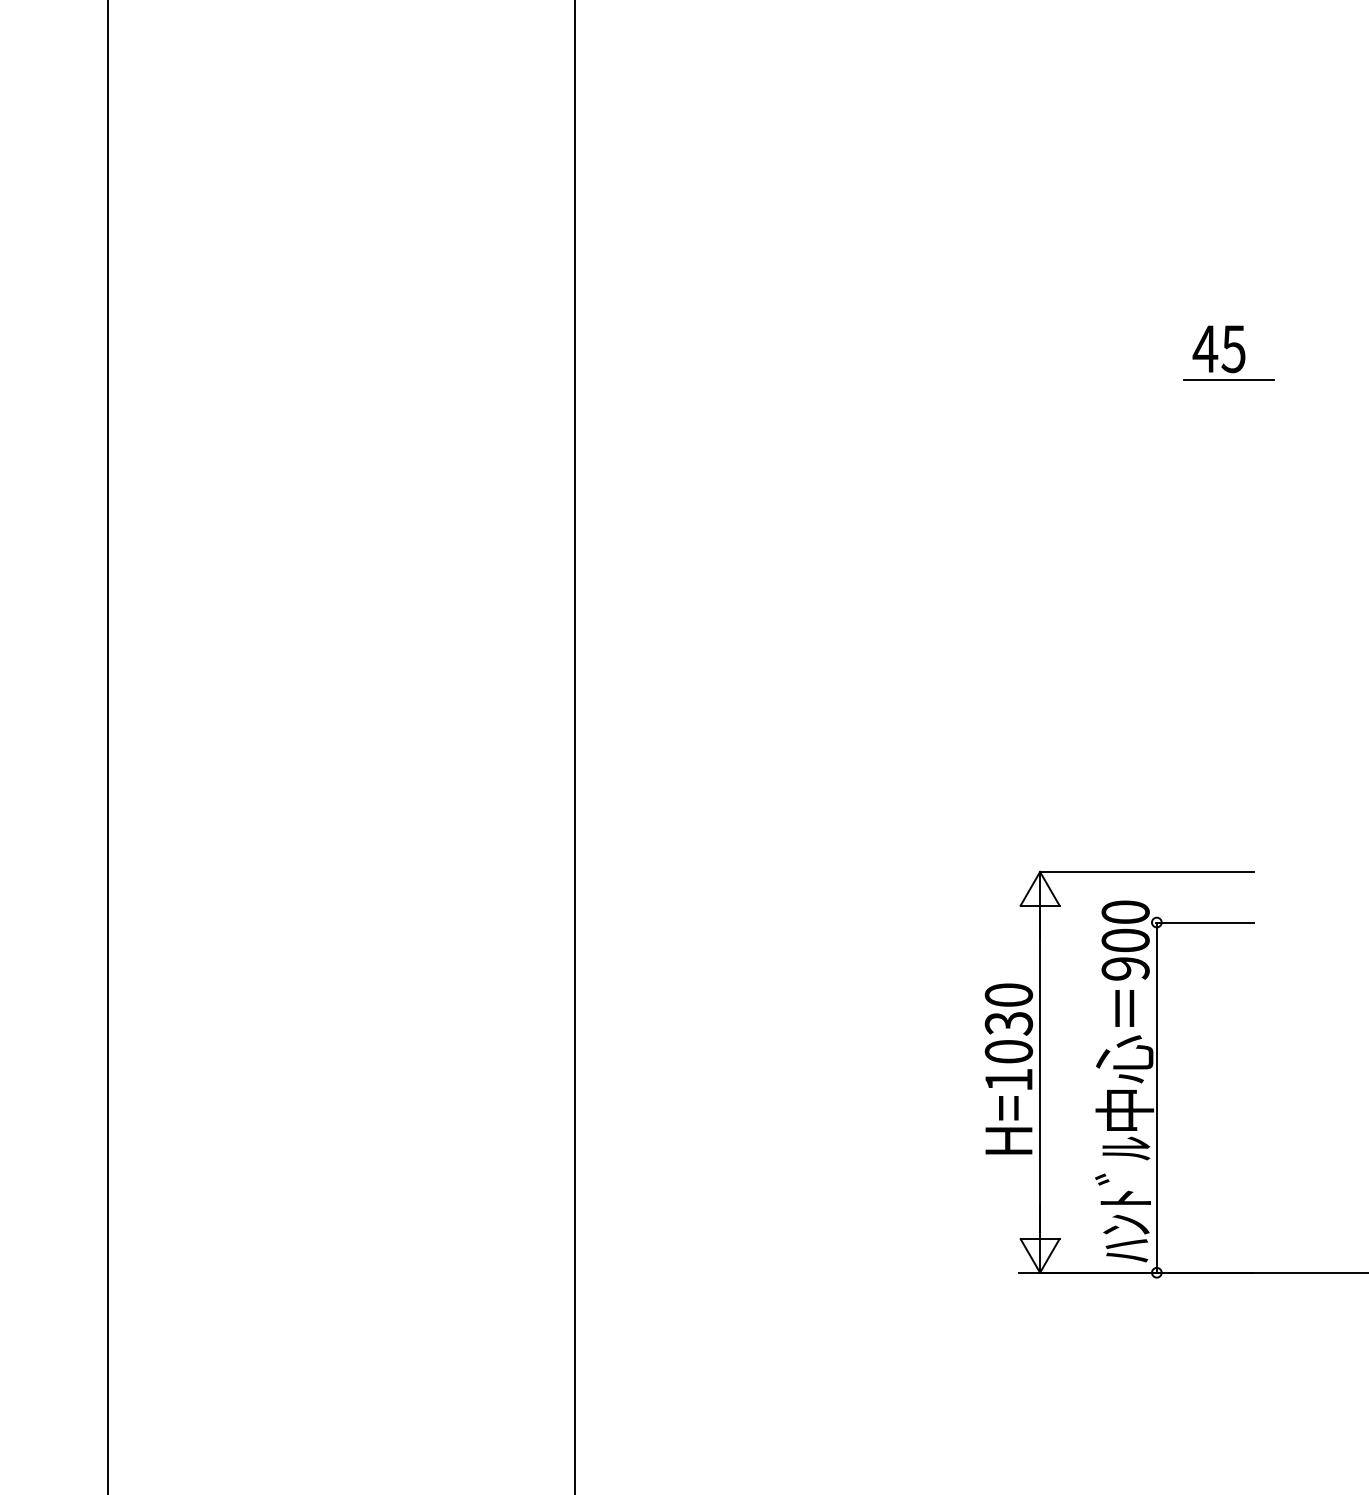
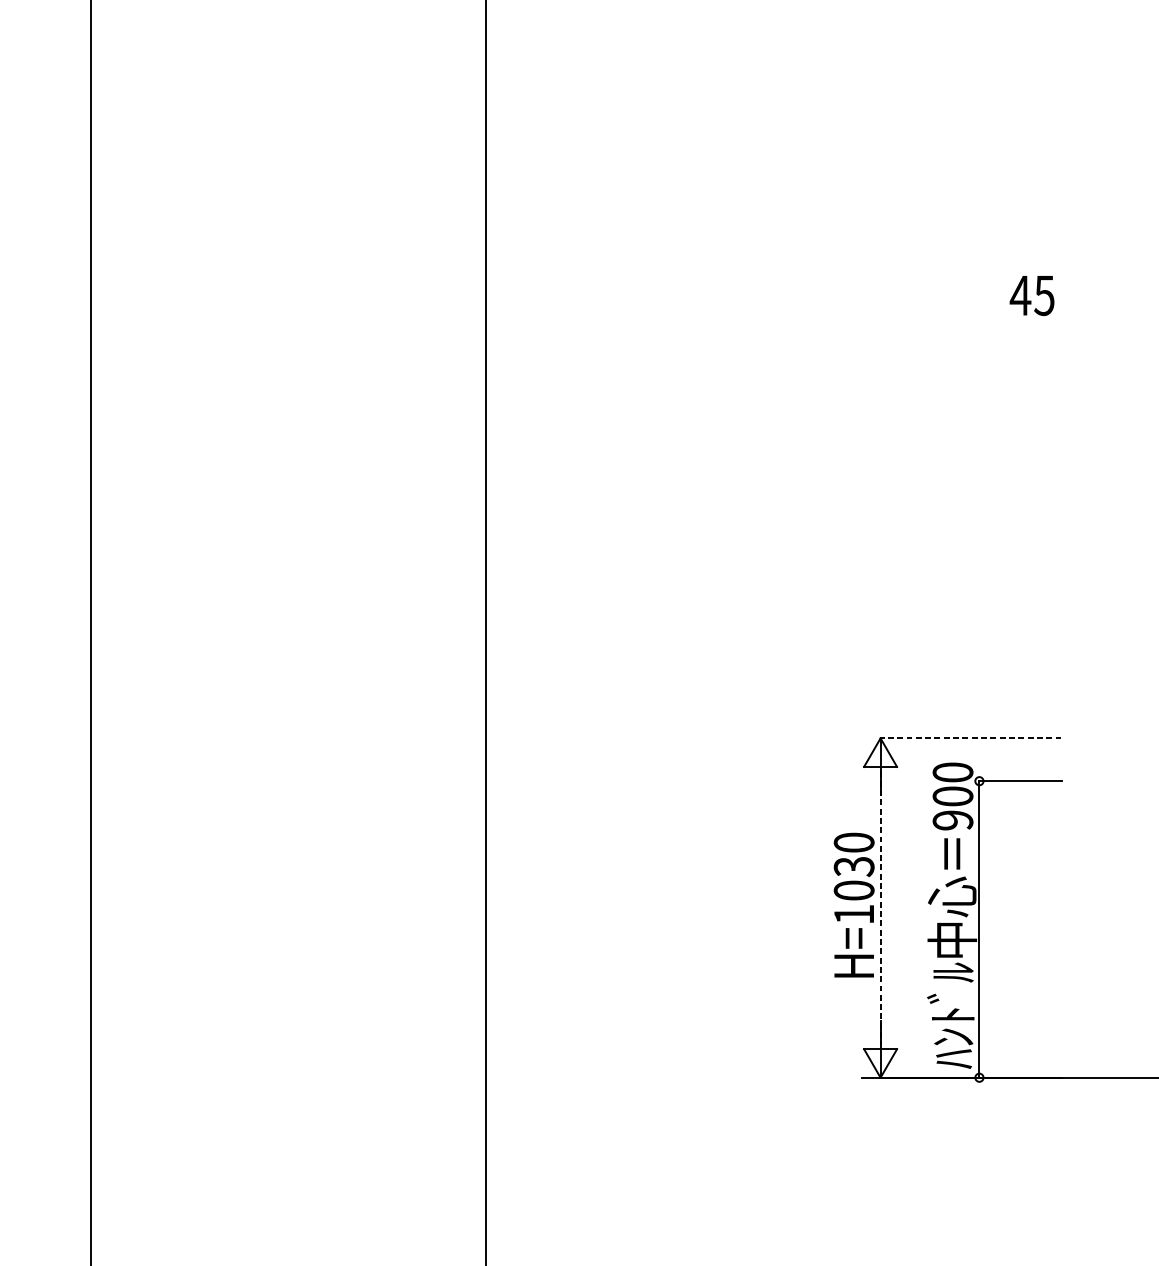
line: (1228, 380) -> (1040, 322), removed
line: (1146, 871) -> (970, 737), solid -> dashed
line: (1040, 1072) -> (880, 908), solid -> dashed

